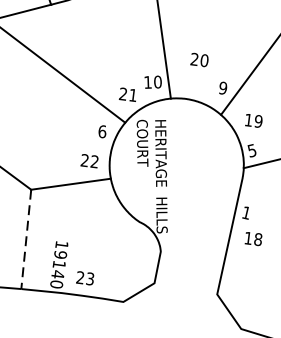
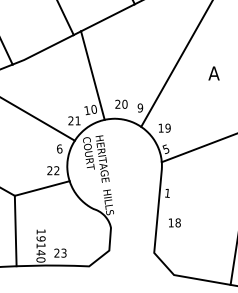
text: (199, 58) -> (121, 103), moved
text: (253, 238) -> (174, 222), moved
line: (25, 240) -> (15, 231), dashed -> solid

